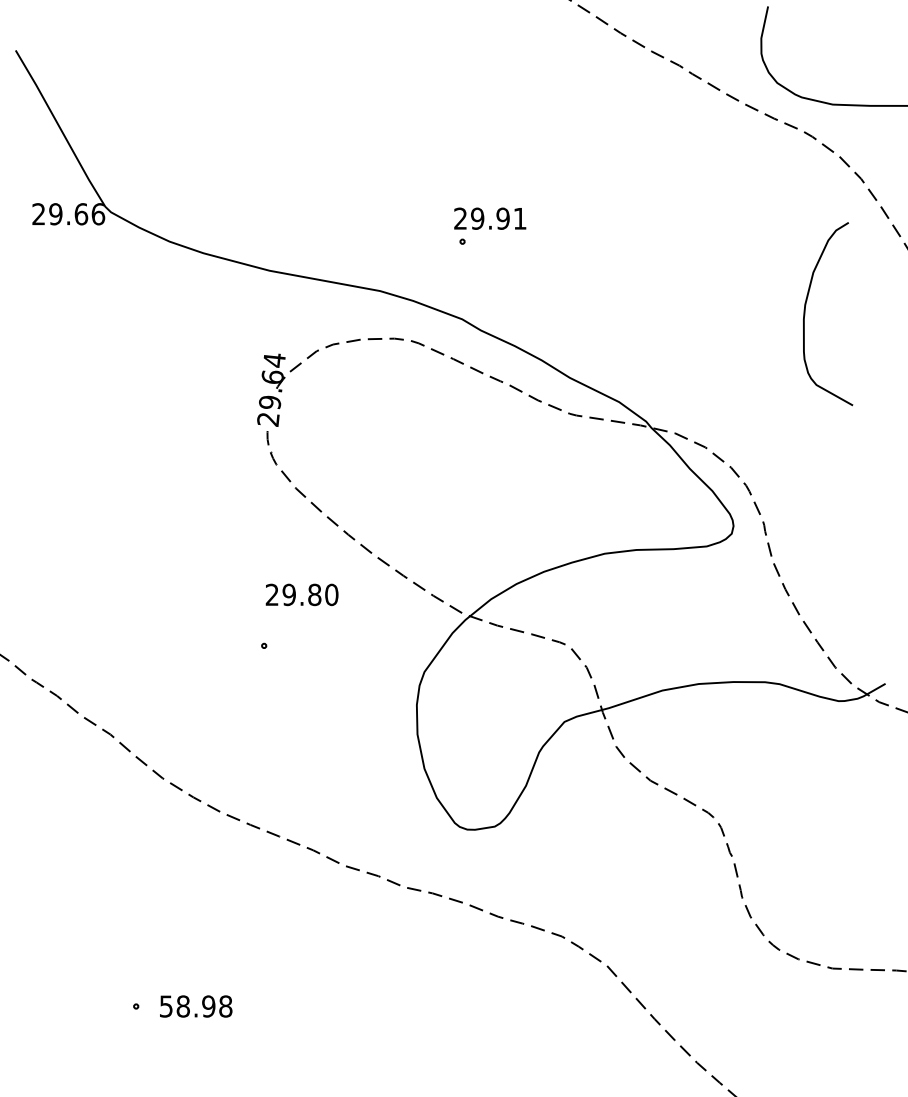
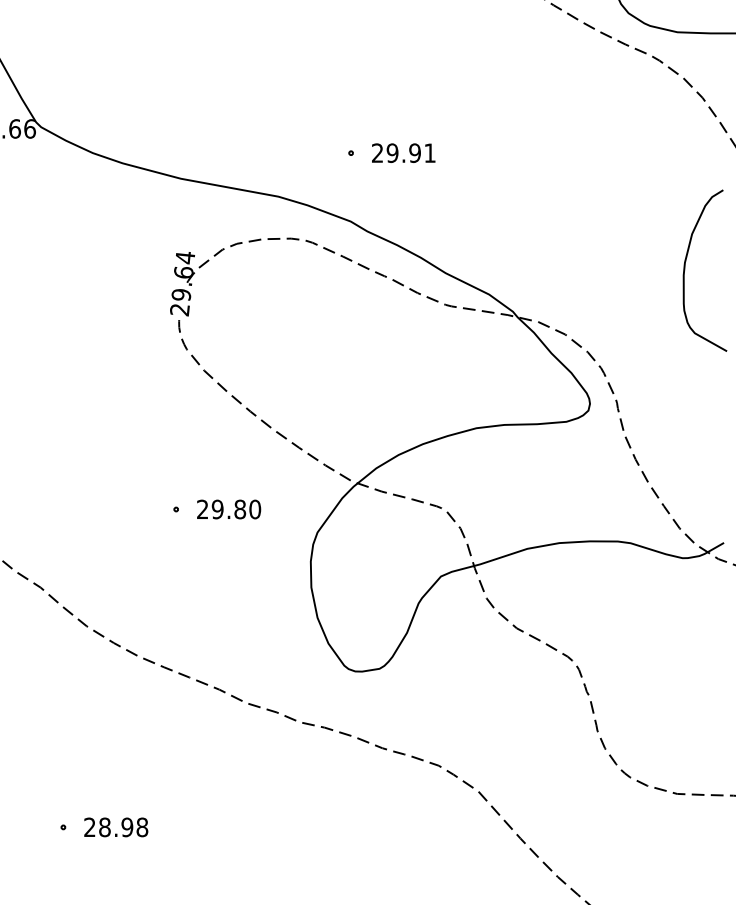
text: (490, 218) -> (403, 152), moved
curve: (805, 314) -> (685, 271), moved
text: (301, 594) -> (228, 509), moved
text: (165, 1006) -> (89, 827), 58.98 -> 28.98

